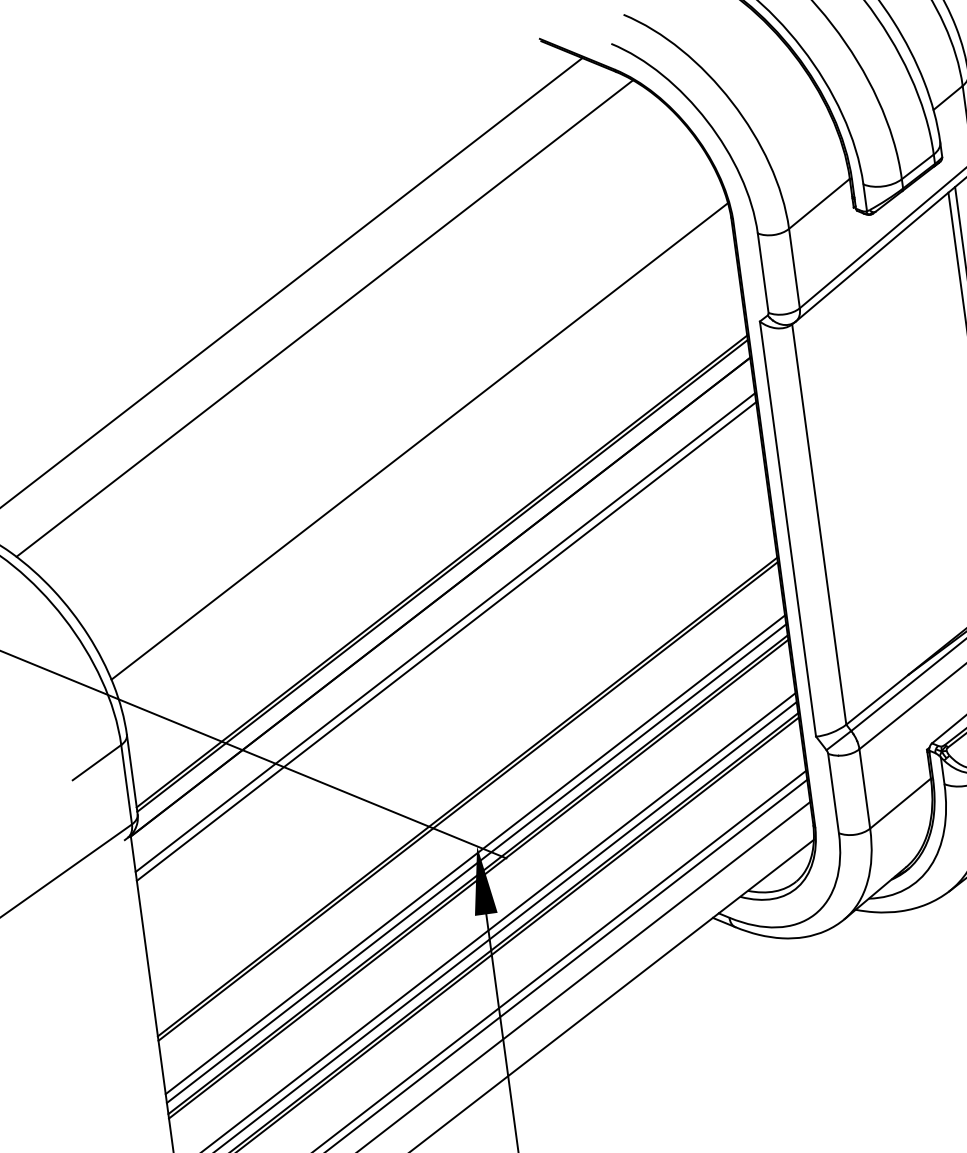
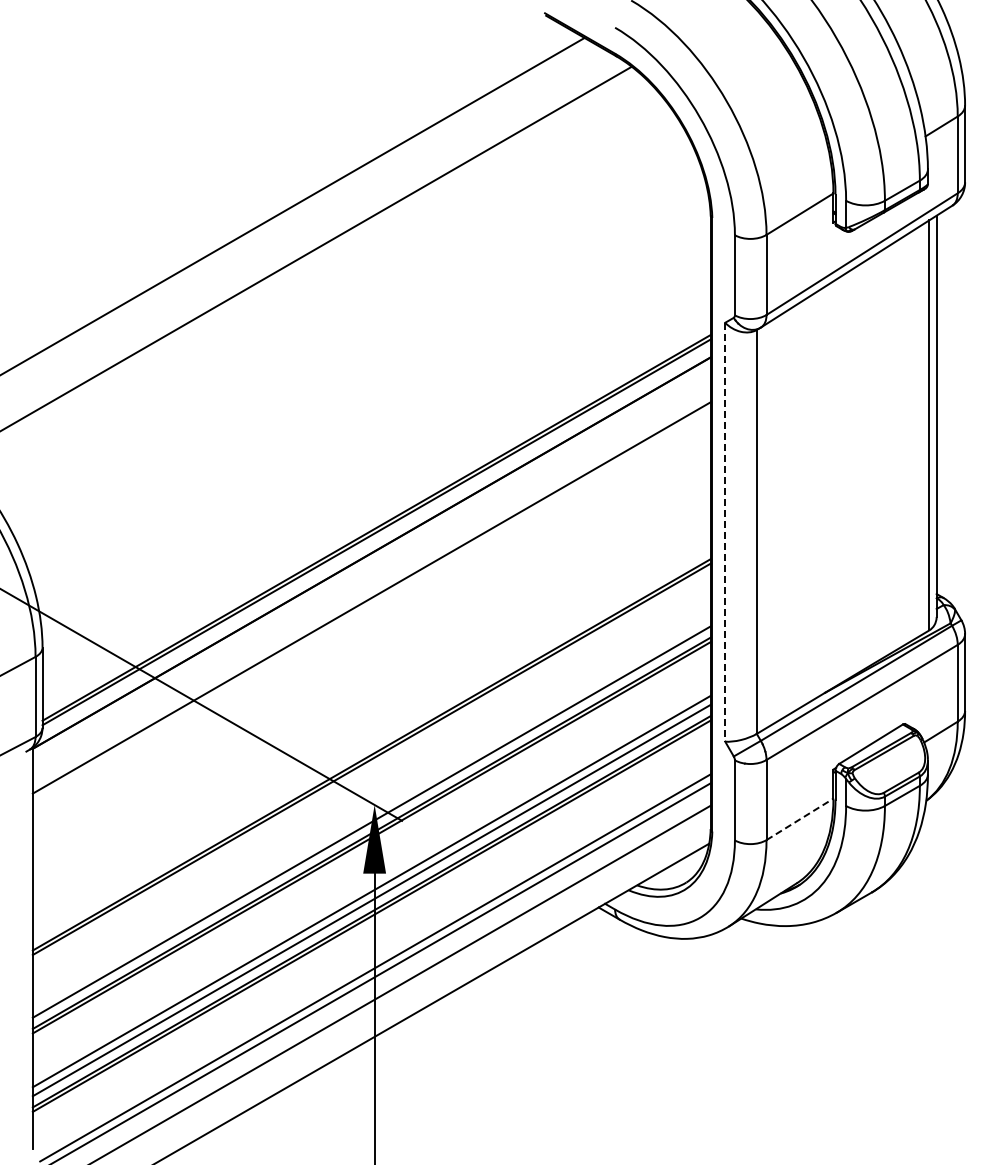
line: (419, 440) -> (371, 395), removed
line: (788, 529) -> (725, 532), solid -> dashed
line: (444, 632) -> (371, 588), removed
line: (901, 803) -> (800, 819), solid -> dashed
line: (475, 854) -> (371, 812), removed

